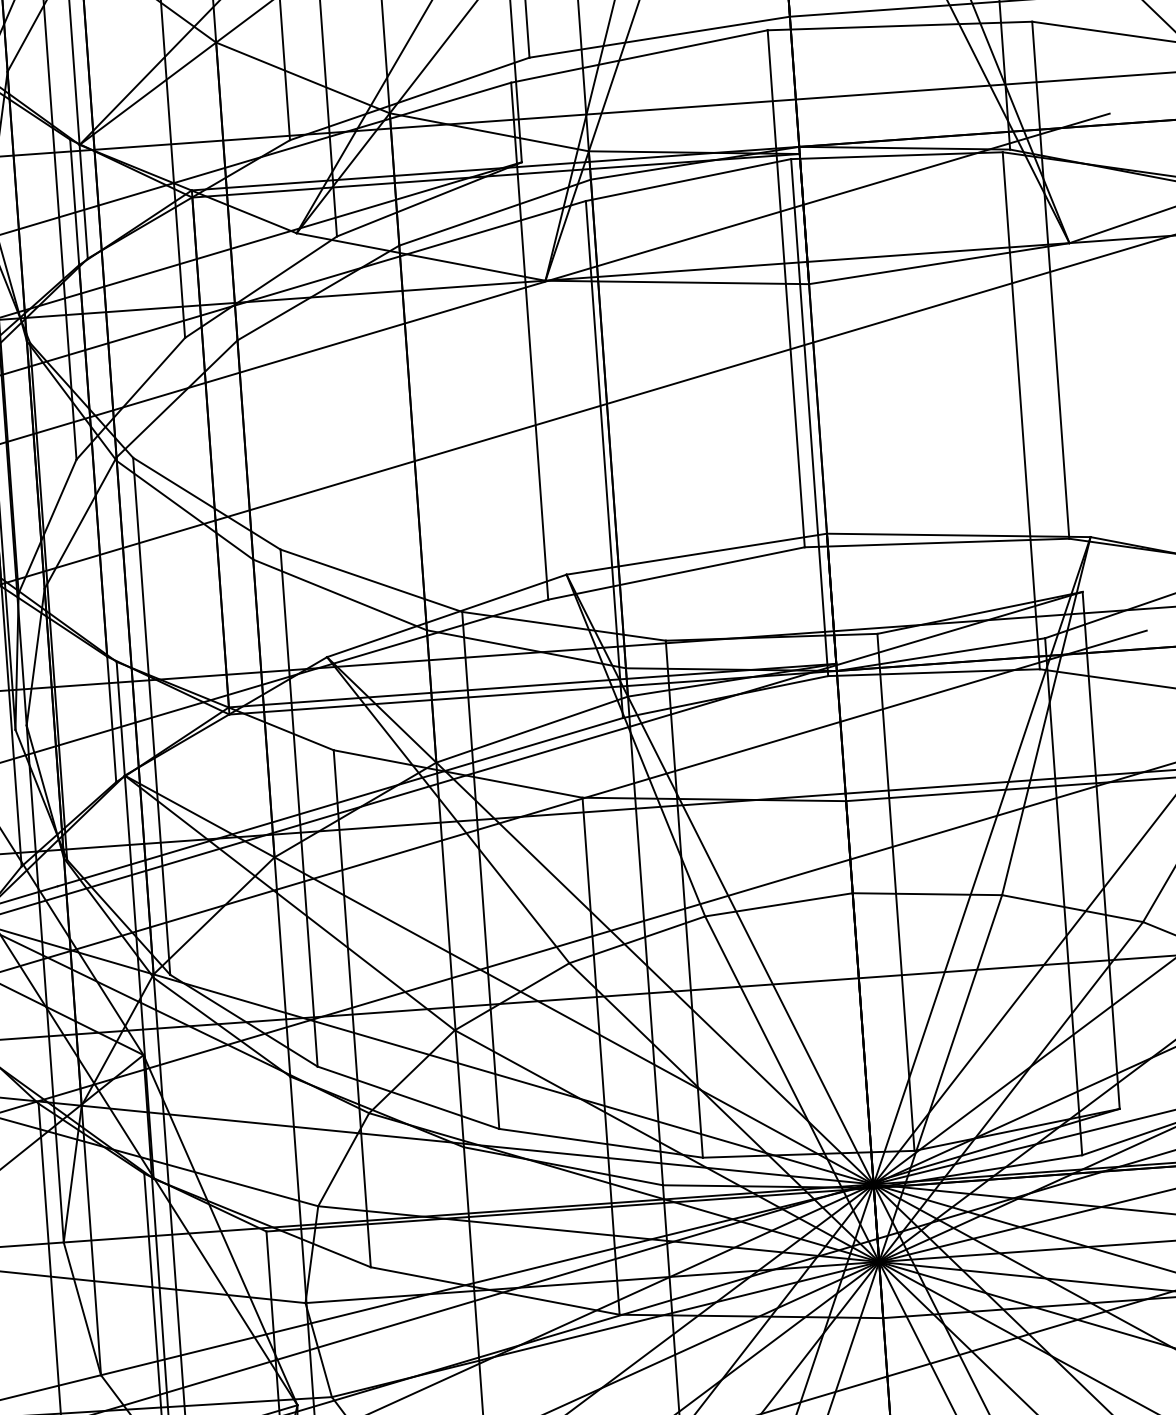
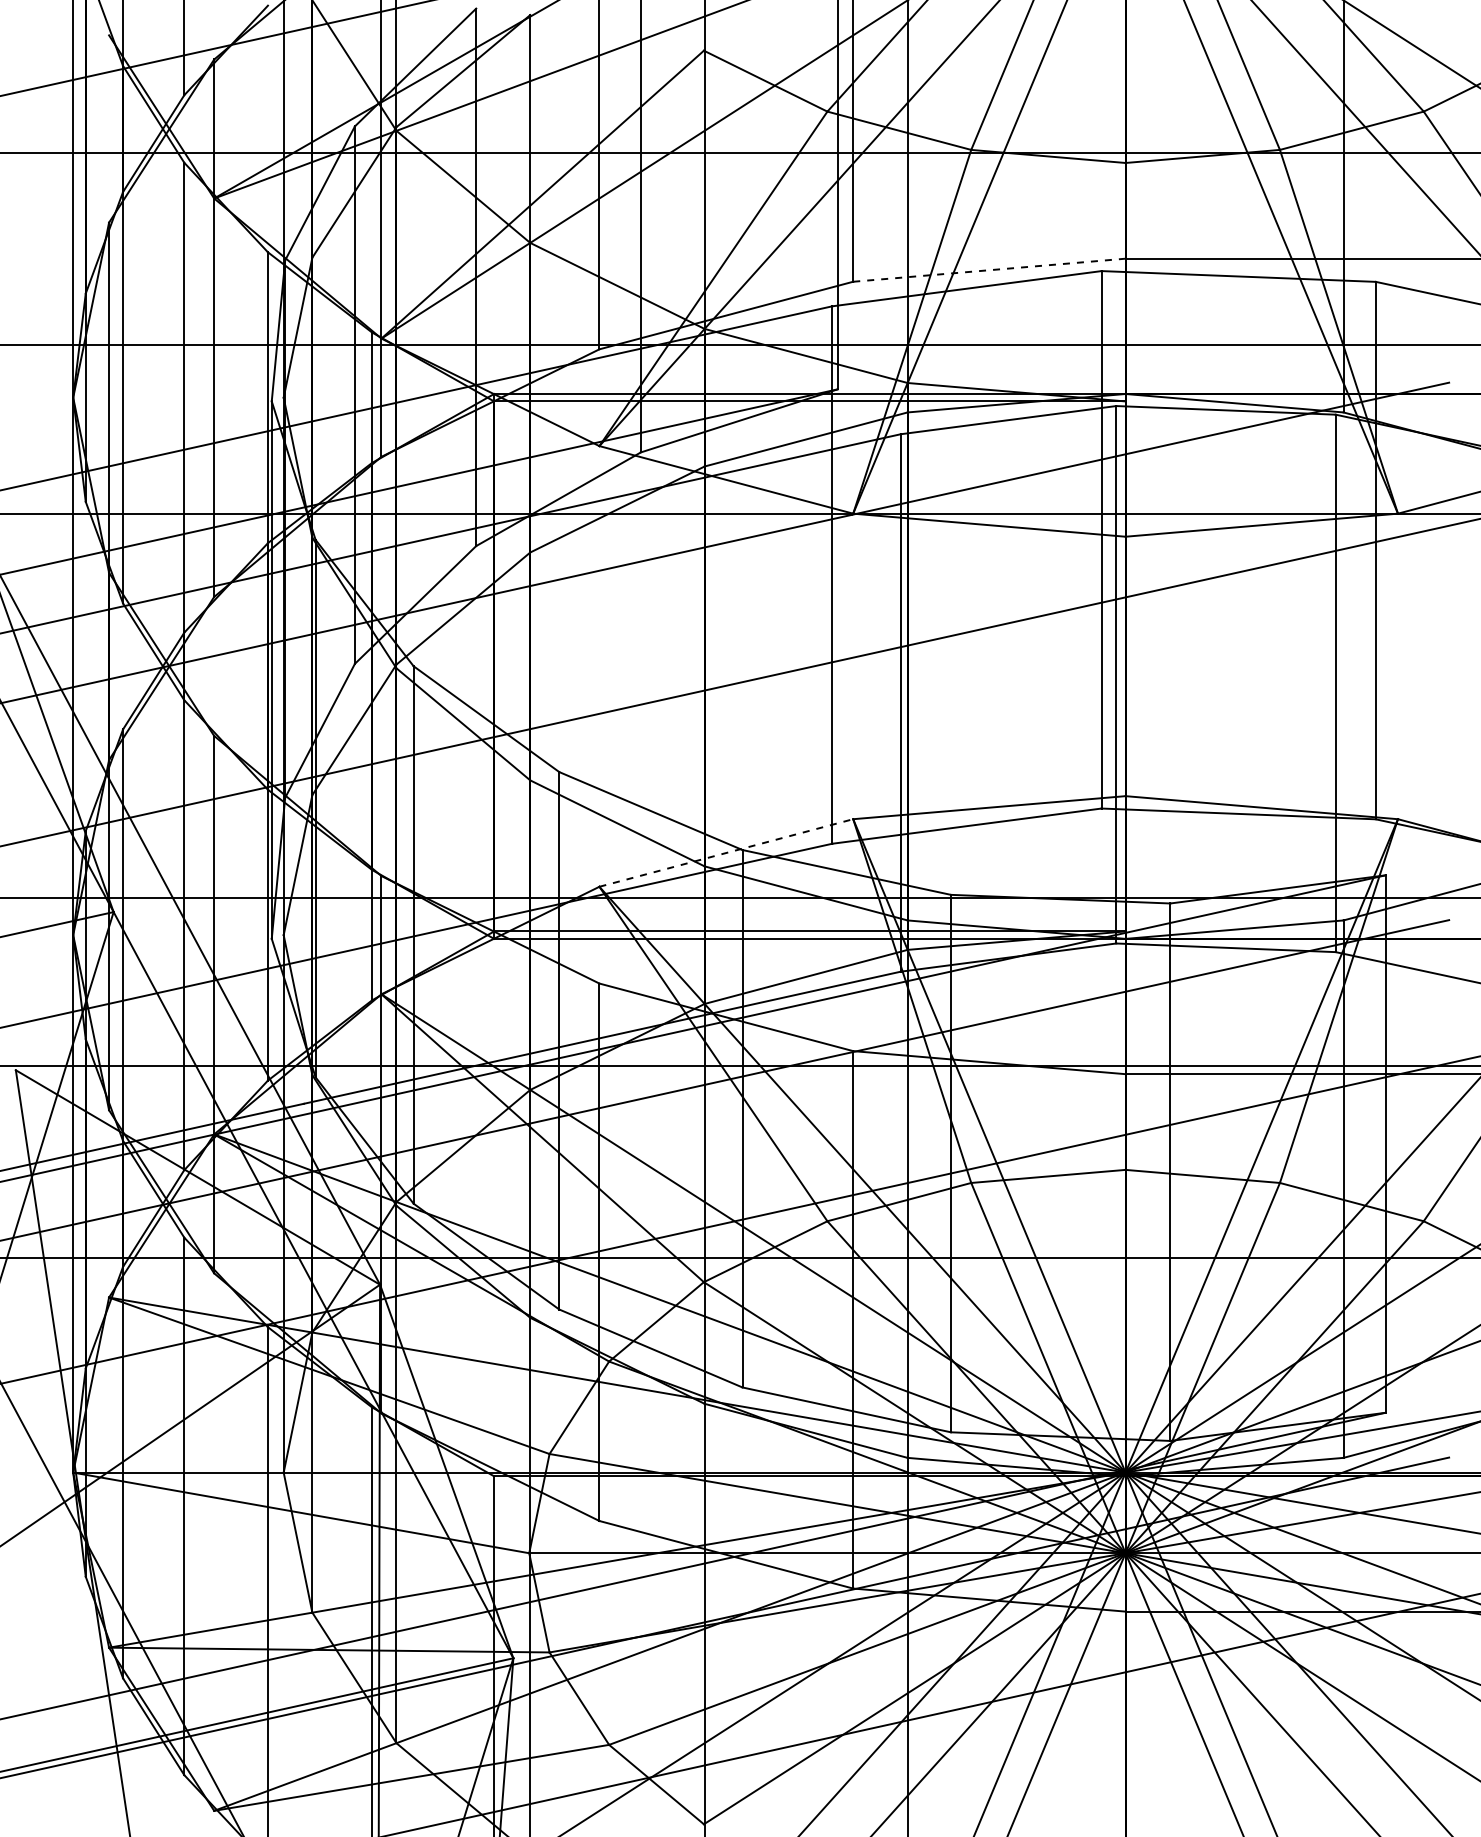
line: (659, 37) -> (989, 270), solid -> dashed
line: (446, 615) -> (726, 852), solid -> dashed

